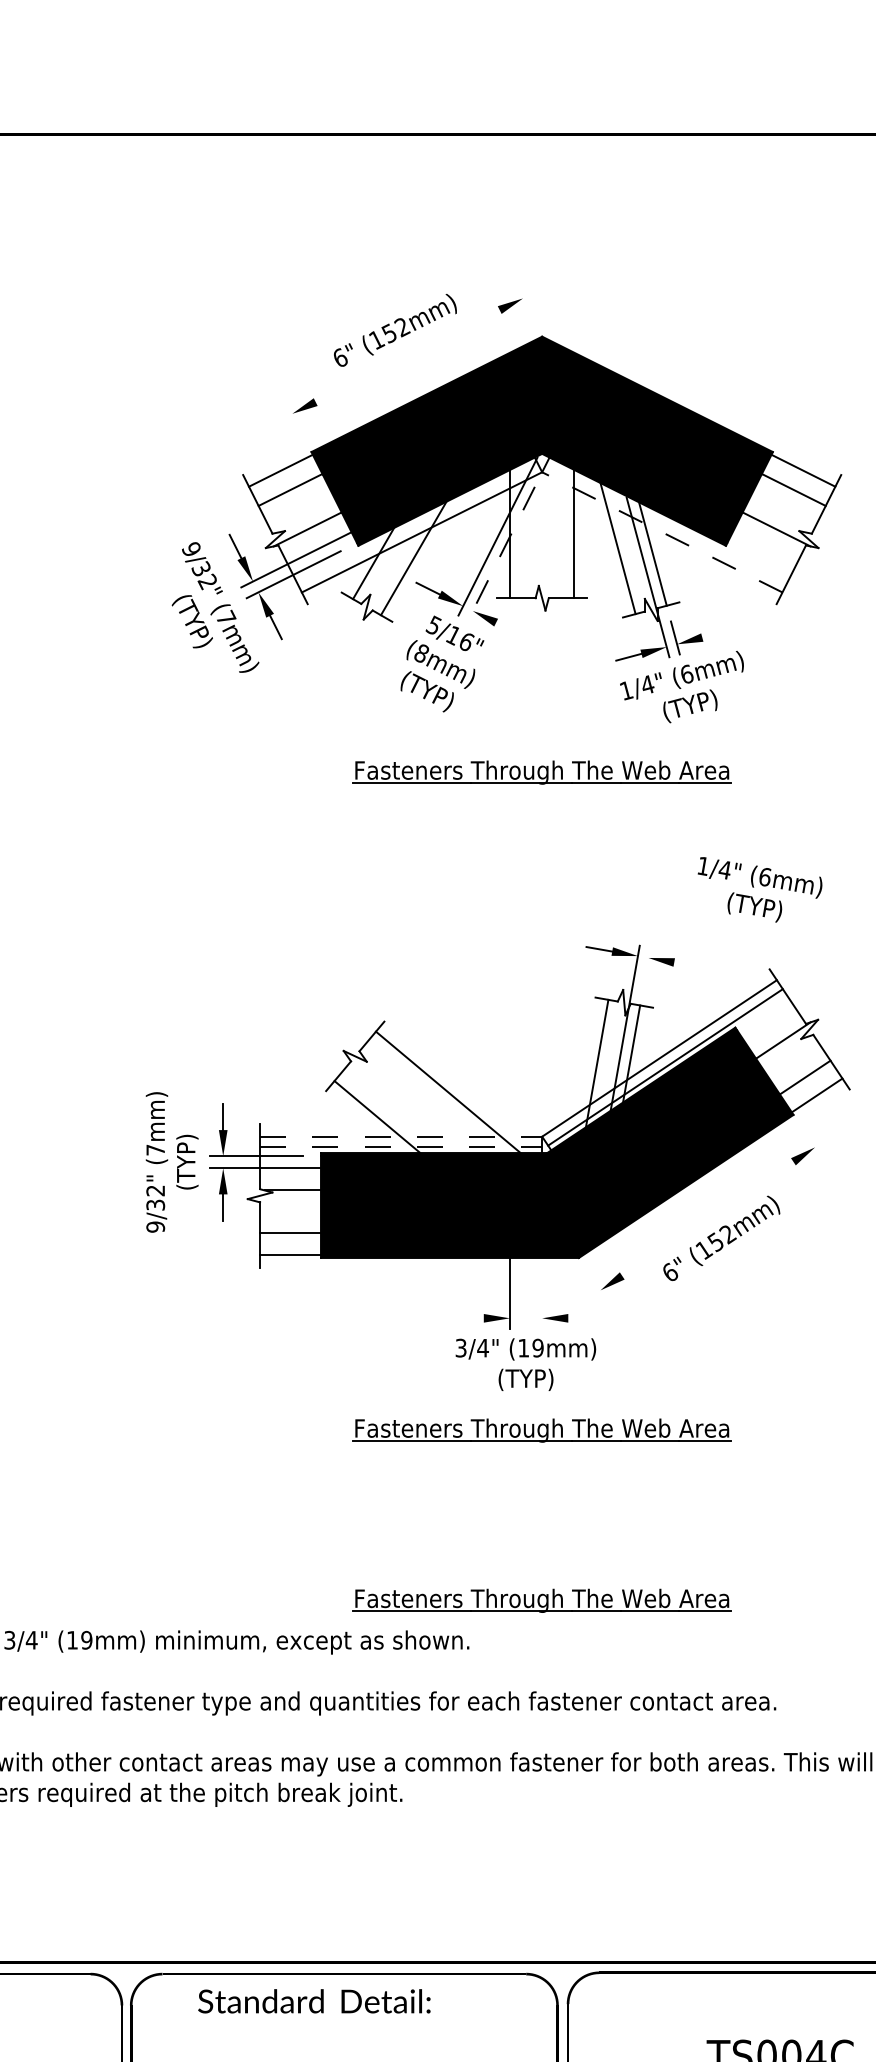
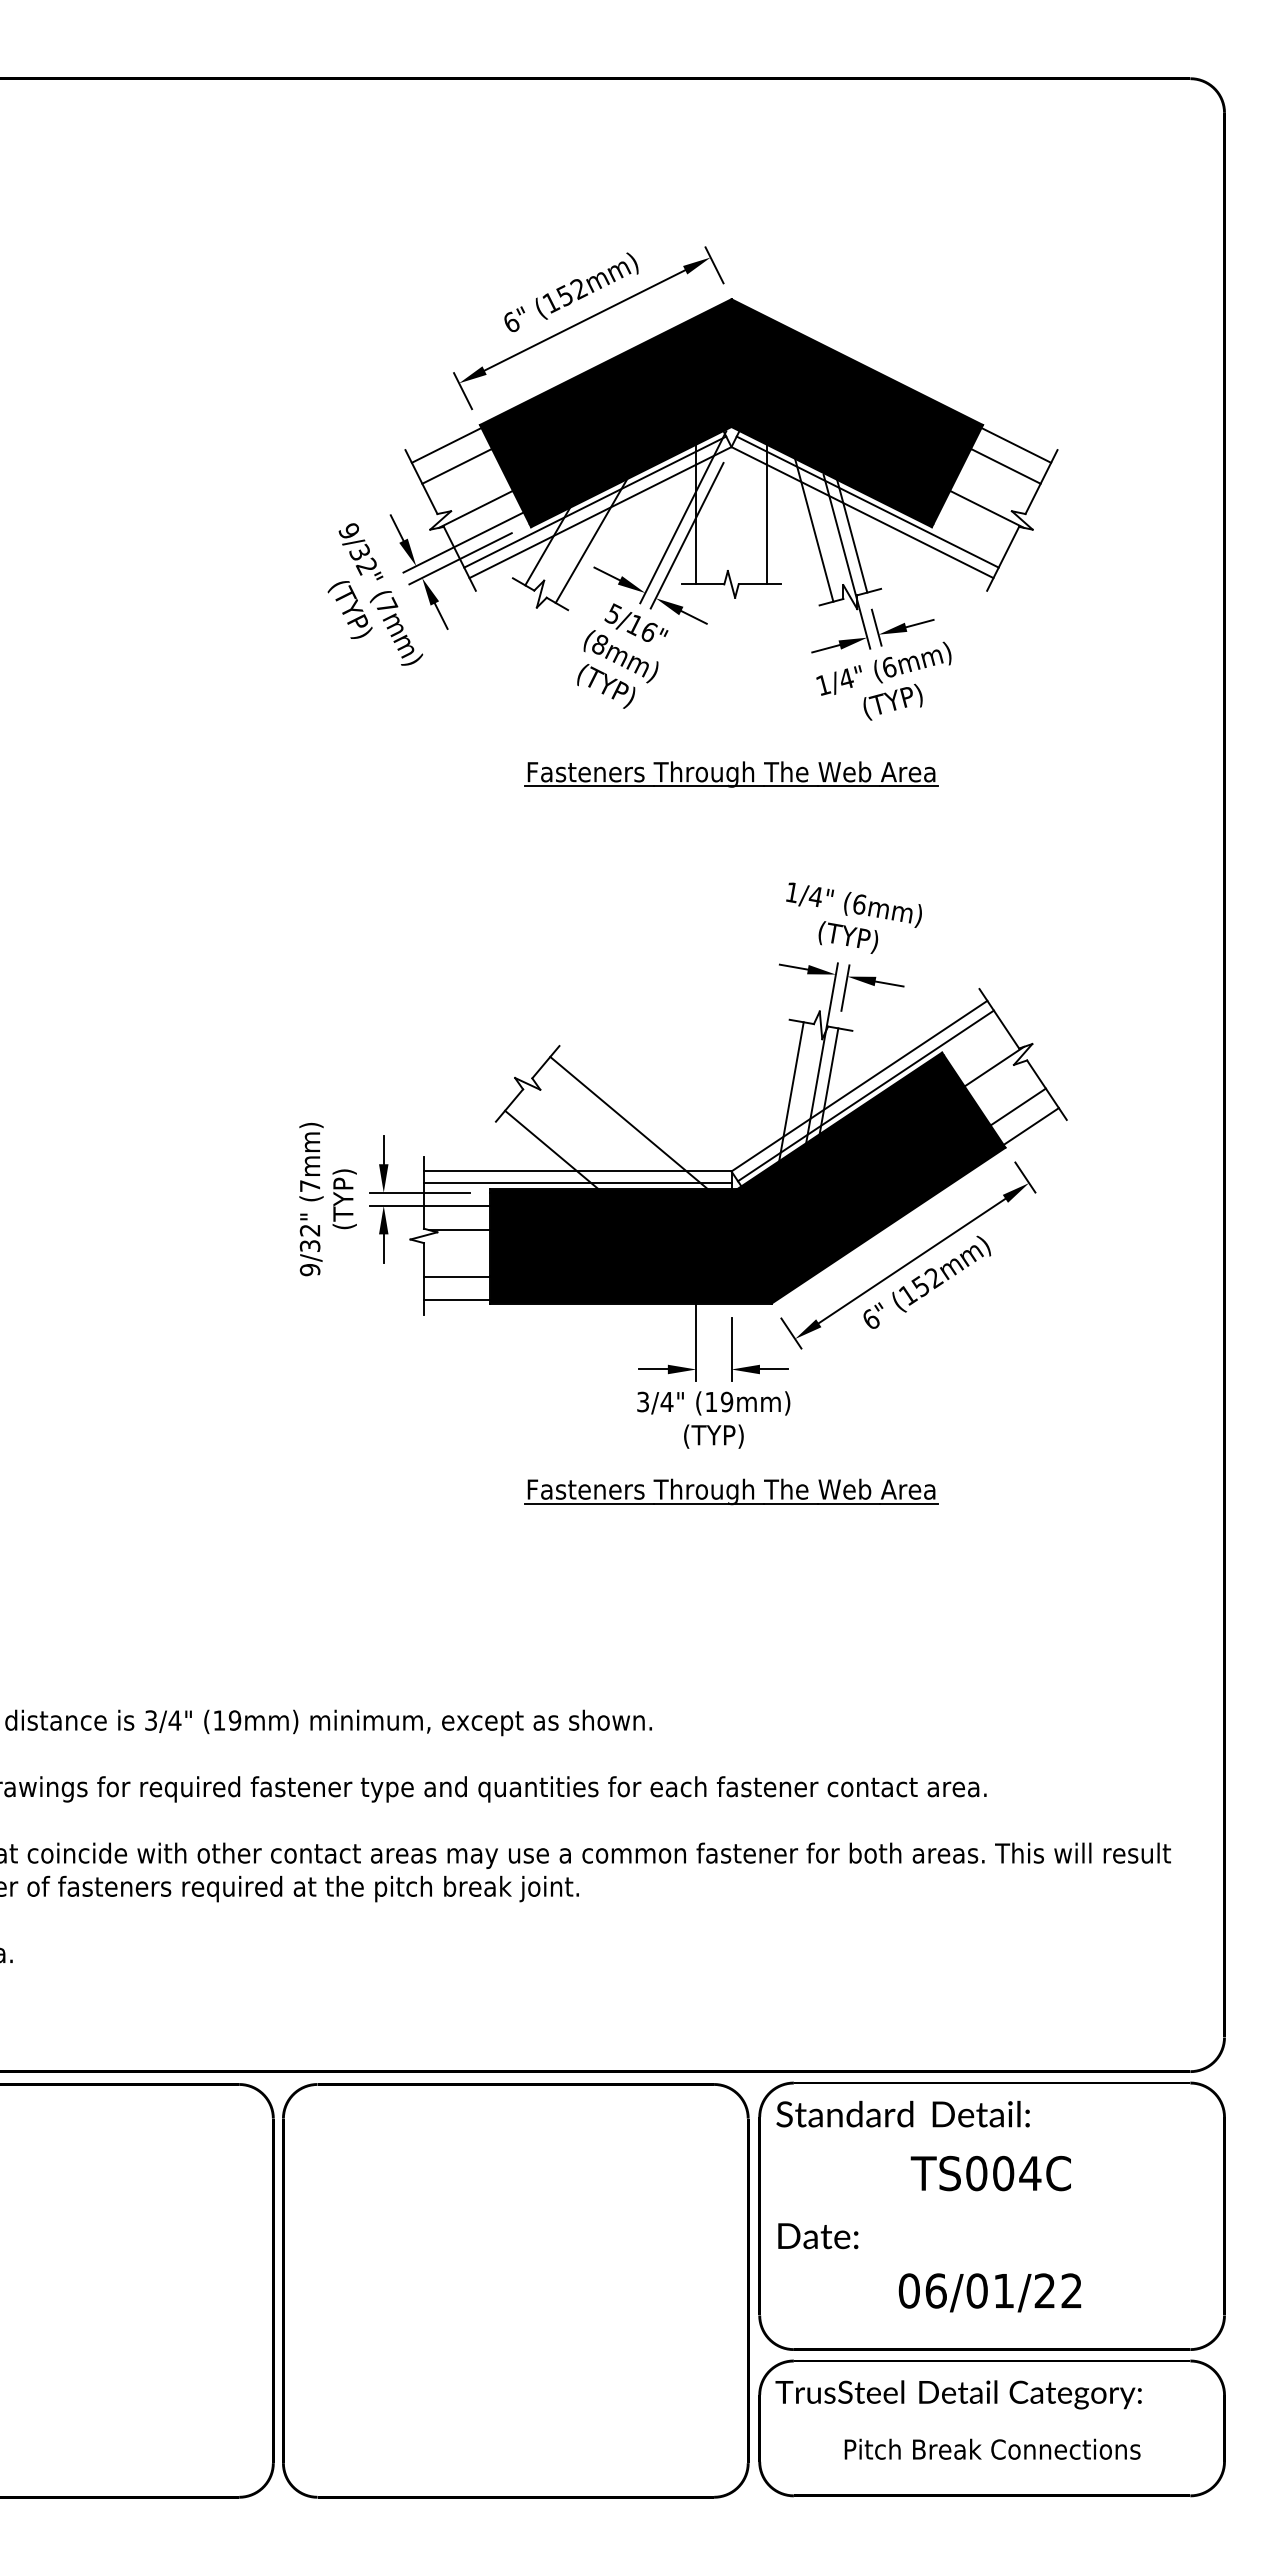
line: (526, 305) -> (714, 265), added
line: (407, 356) -> (584, 320), added
line: (296, 421) -> (463, 391), added
line: (417, 522) -> (595, 501), added
line: (666, 522) -> (867, 501), added
line: (662, 532) -> (862, 512), dashed -> solid
line: (500, 554) -> (686, 536), dashed -> solid
line: (507, 628) -> (693, 617), added
line: (714, 634) -> (919, 623), added
text: (759, 889) -> (853, 917), moved
line: (687, 964) -> (889, 983), added
line: (646, 967) -> (845, 987), added
line: (400, 1136) -> (577, 1171), dashed -> solid
line: (811, 1142) -> (1025, 1177), added
line: (400, 1147) -> (577, 1183), dashed -> solid
line: (707, 1218) -> (911, 1260), added
line: (597, 1285) -> (791, 1333), added
line: (542, 1299) -> (731, 1349), added
line: (470, 1318) -> (653, 1369), added
line: (580, 1318) -> (773, 1369), added
part: (542, 1600) -> (731, 1677), removed
text: (313, 2000) -> (902, 2113), moved

